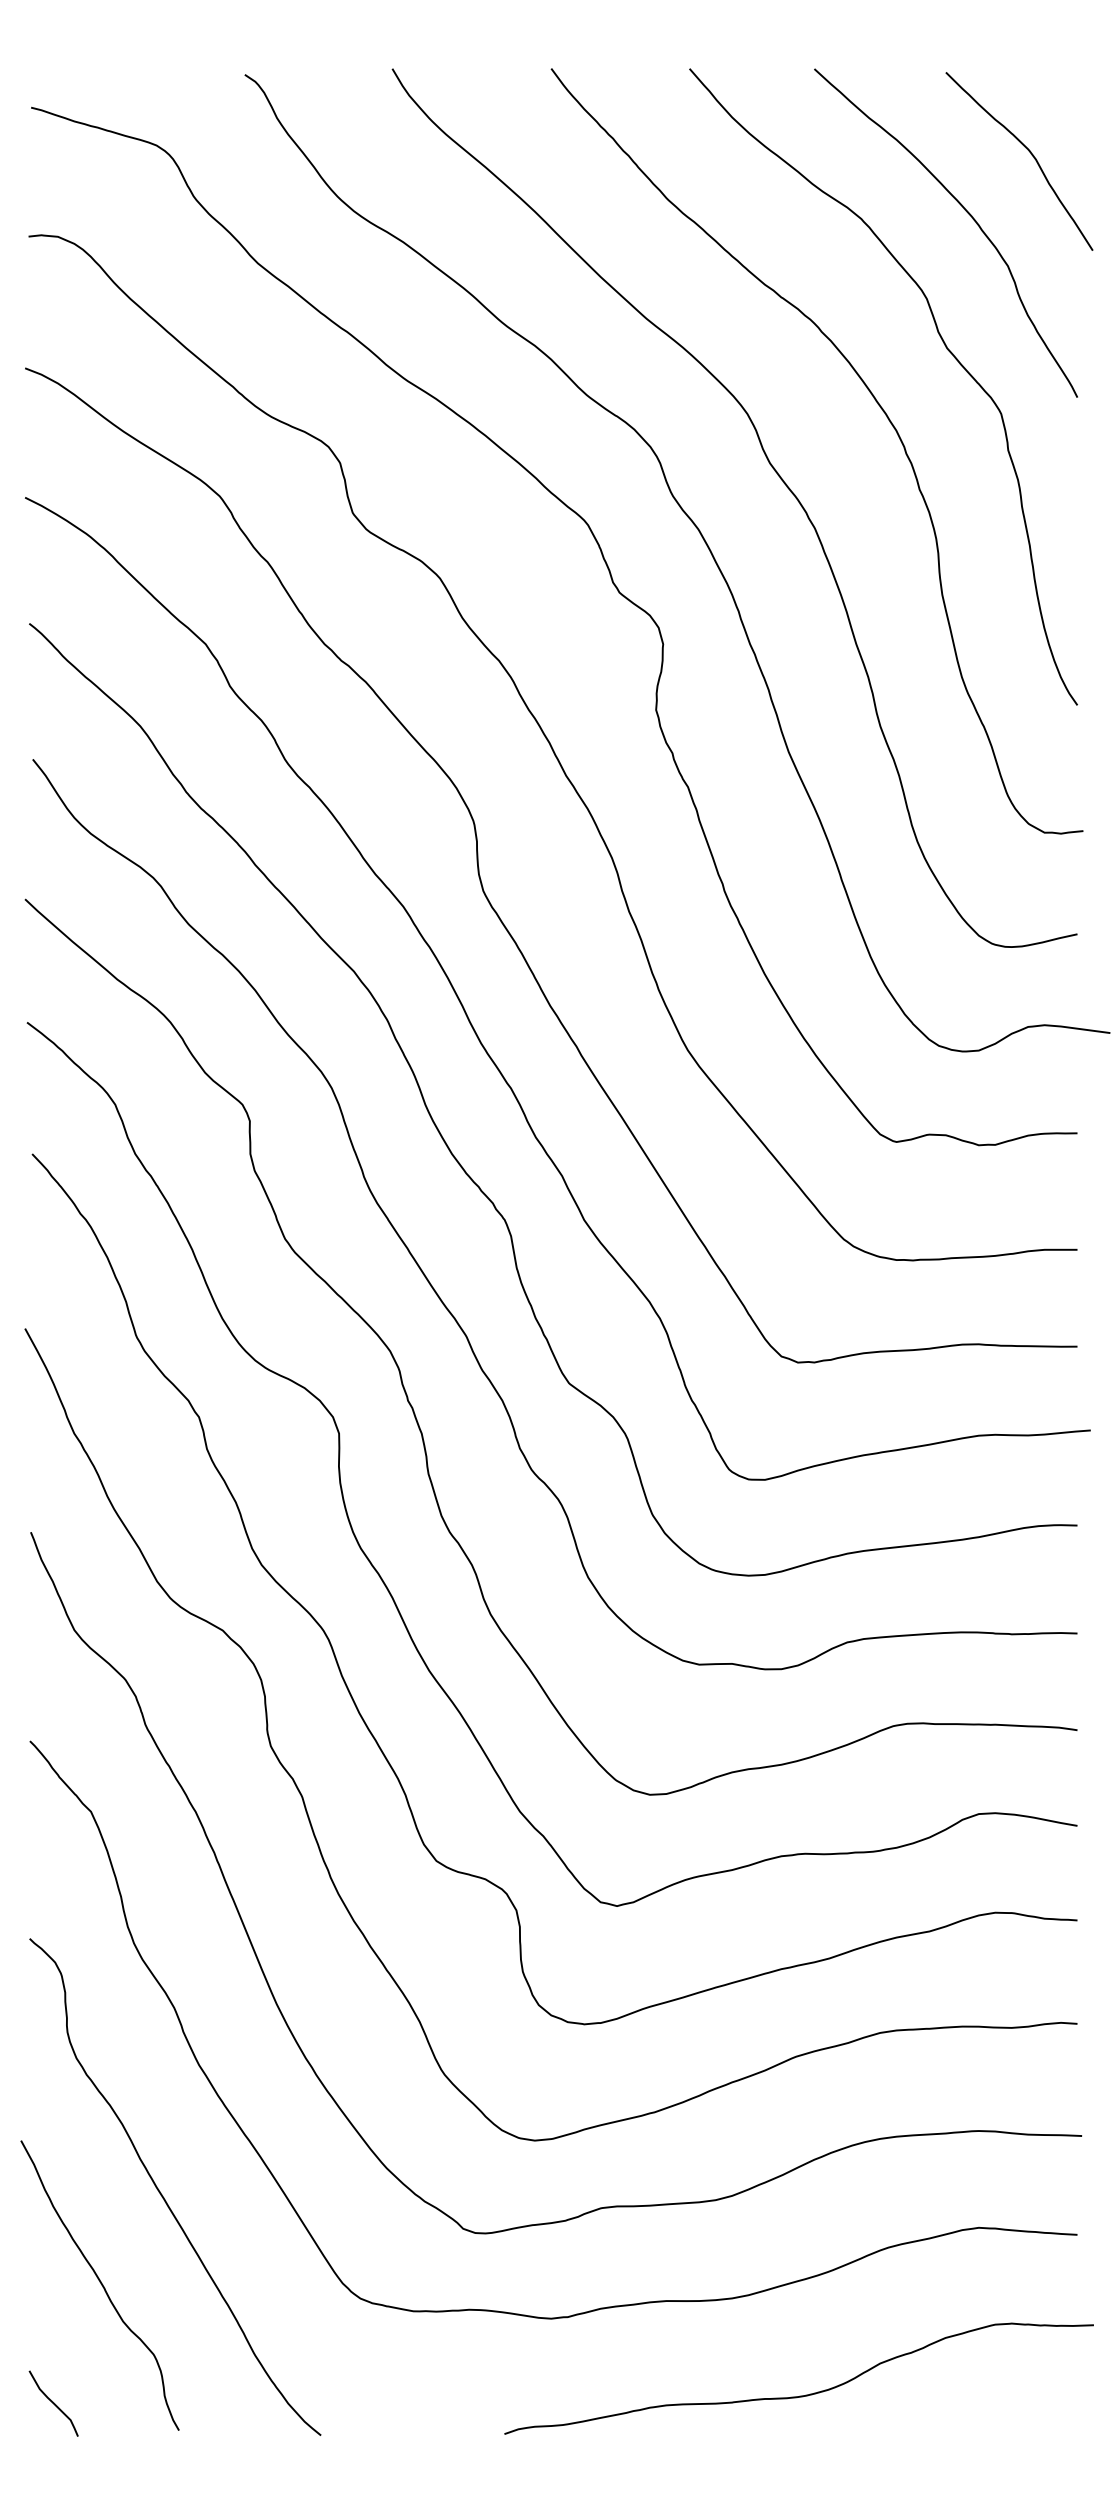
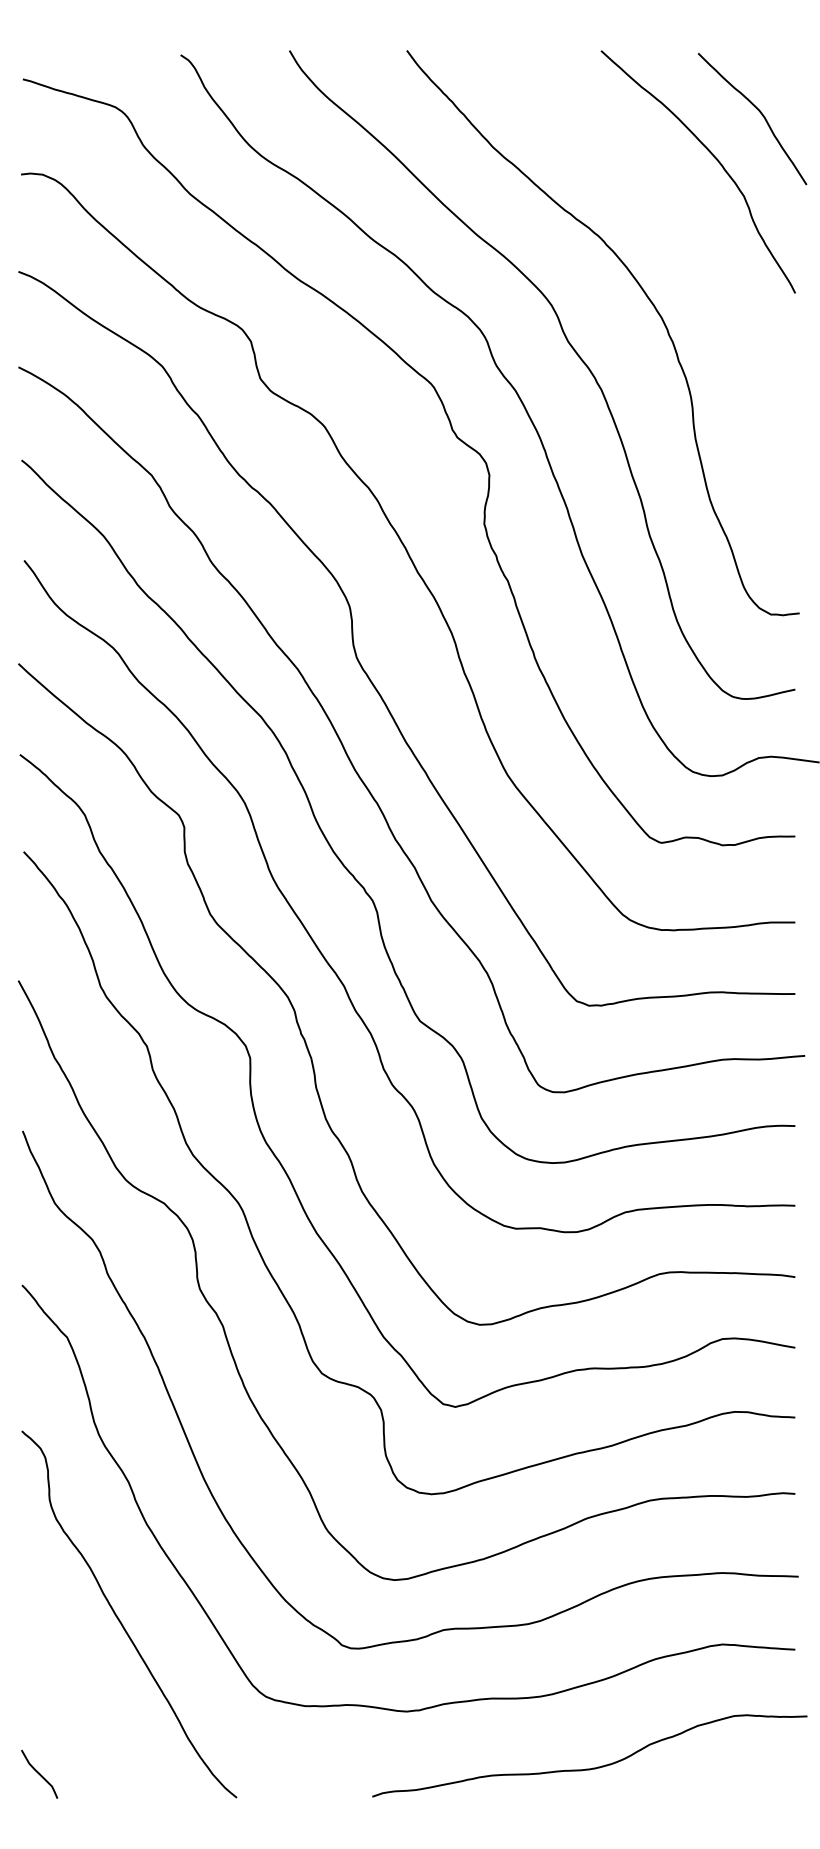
curve: (944, 347) -> (697, 256), removed
curve: (101, 2286) -> (74, 1687), removed

